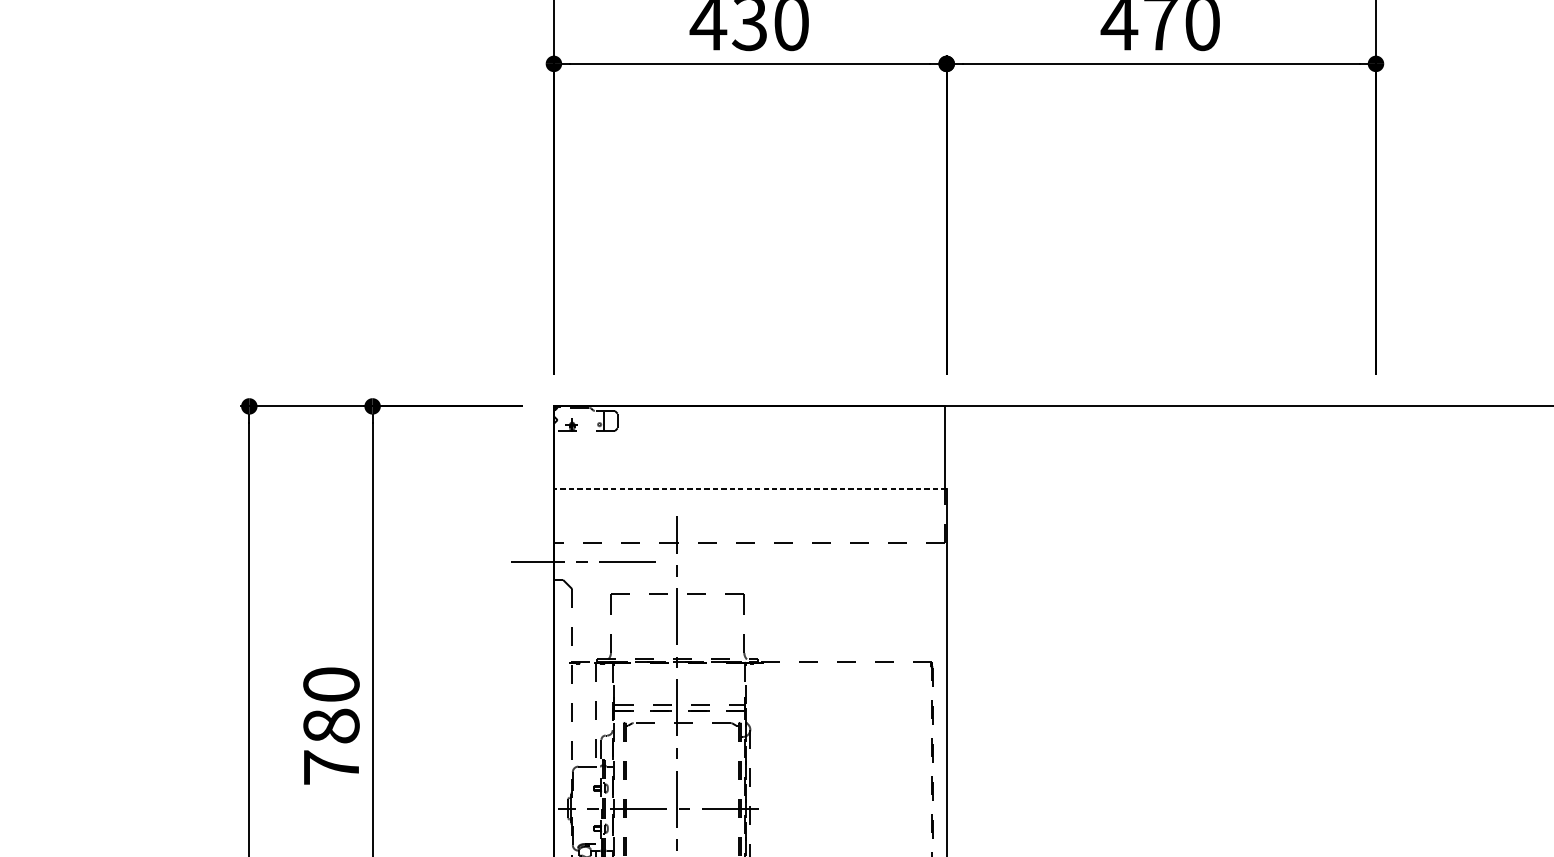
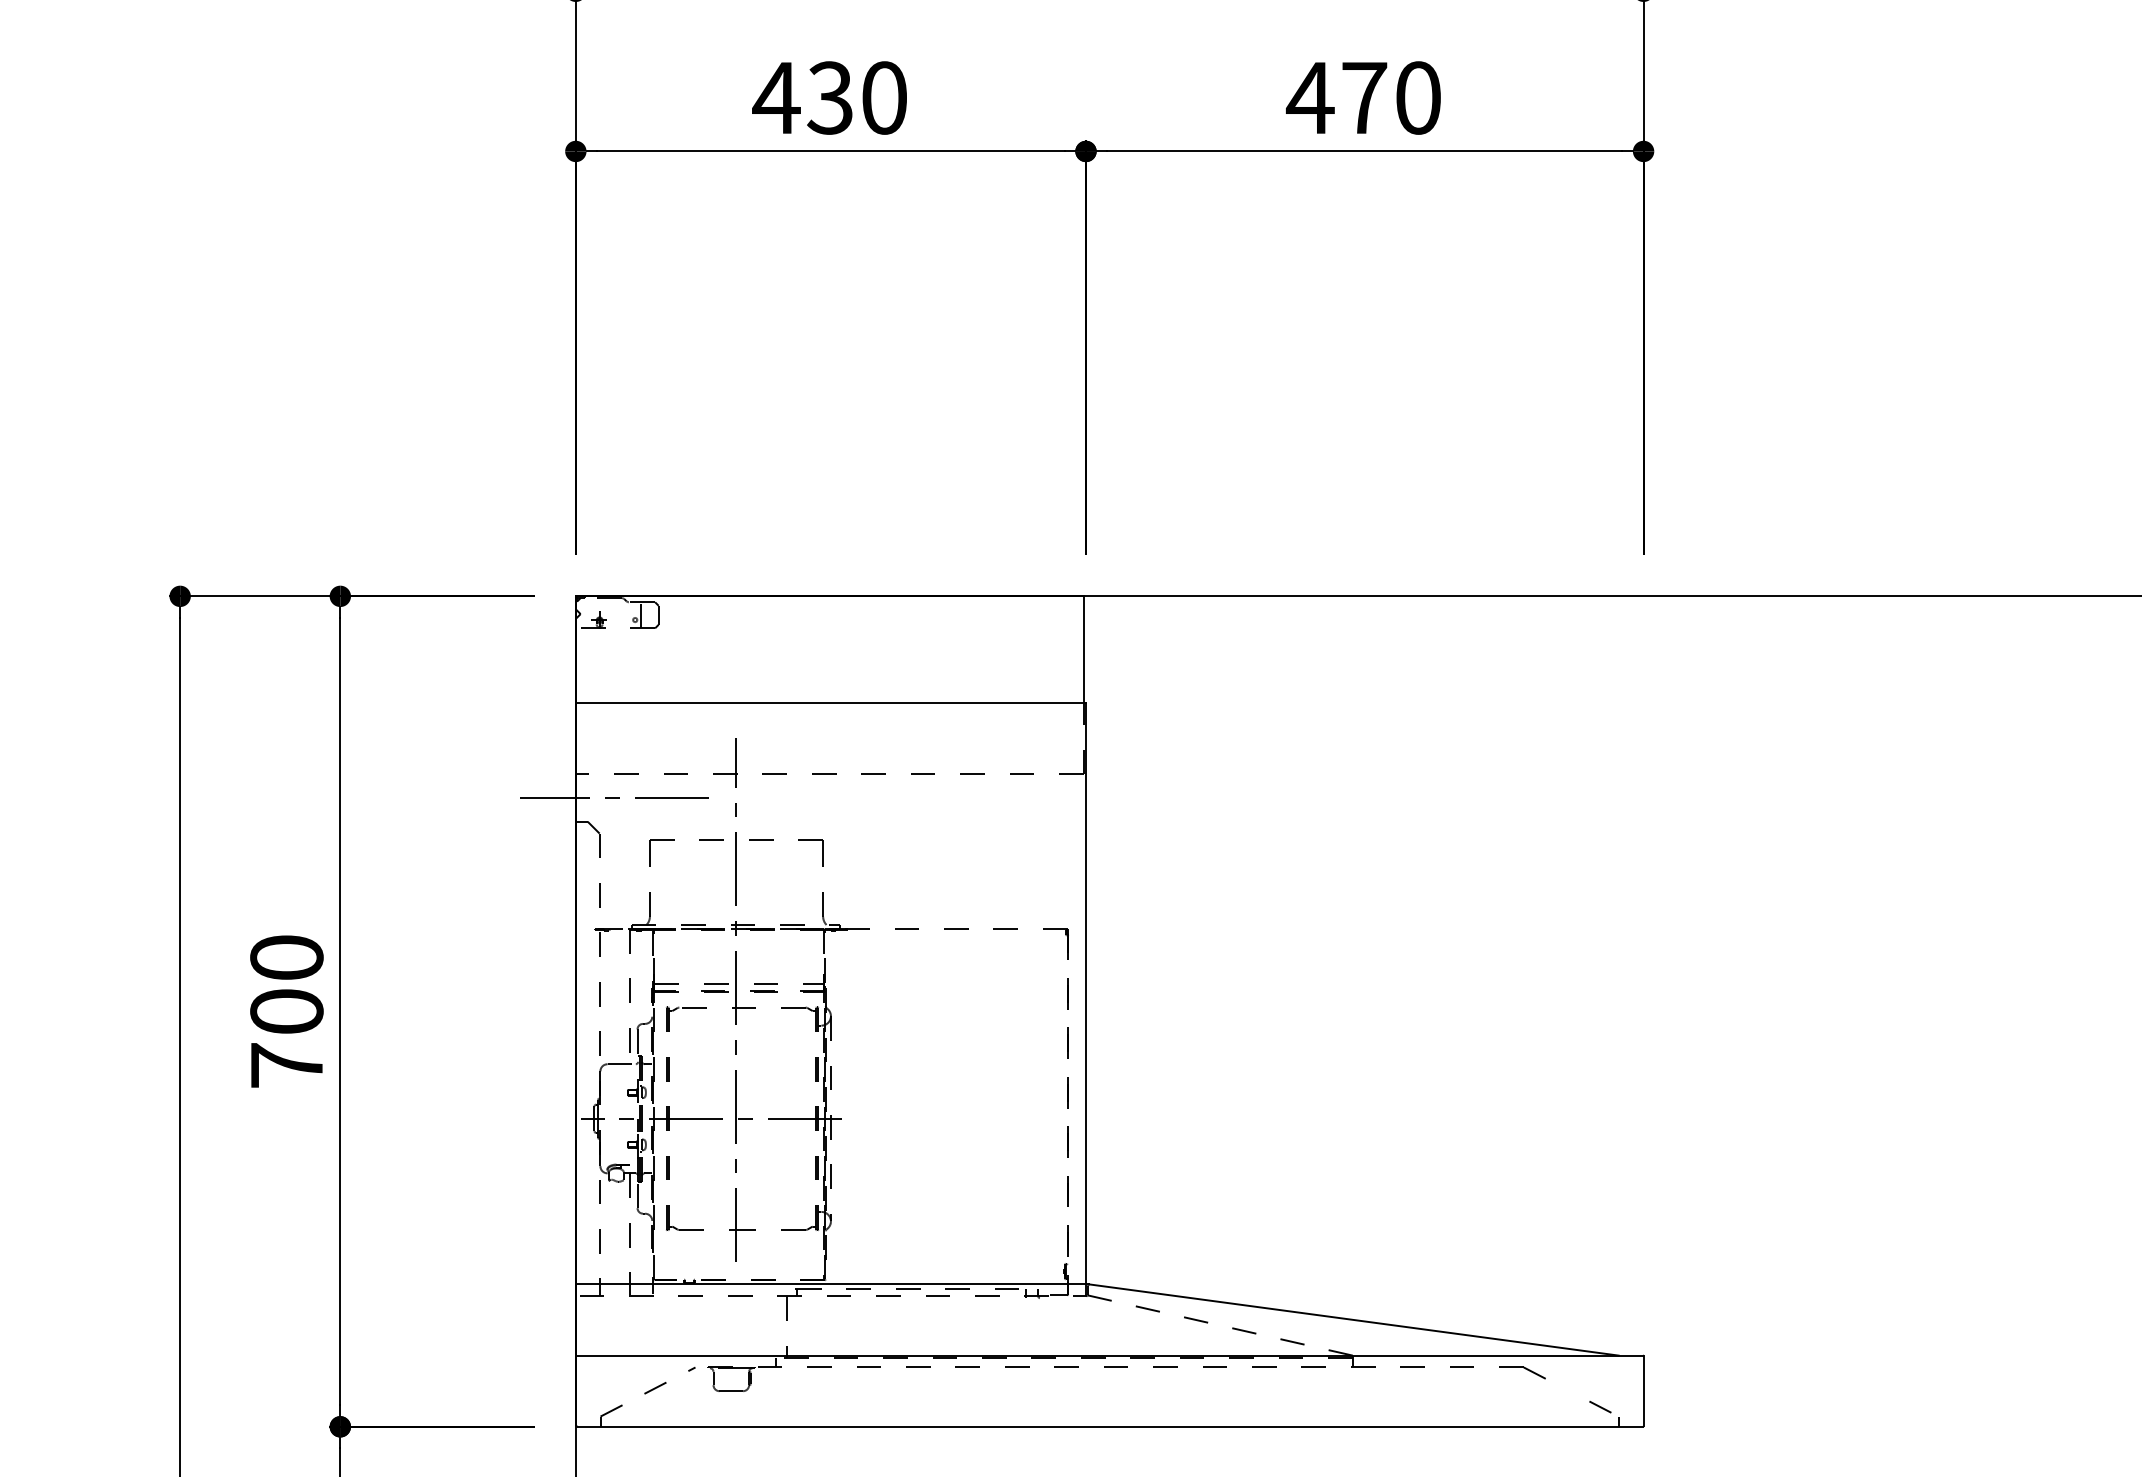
line: (749, 488) -> (830, 703), dashed -> solid
text: (331, 726) -> (286, 1011), 780 -> 700

